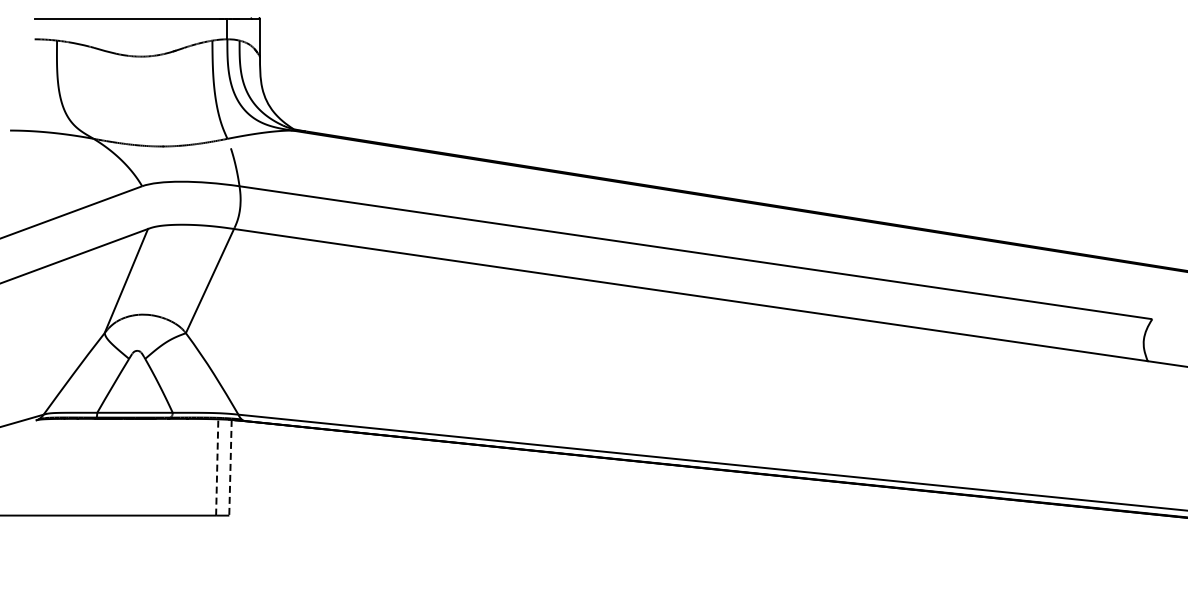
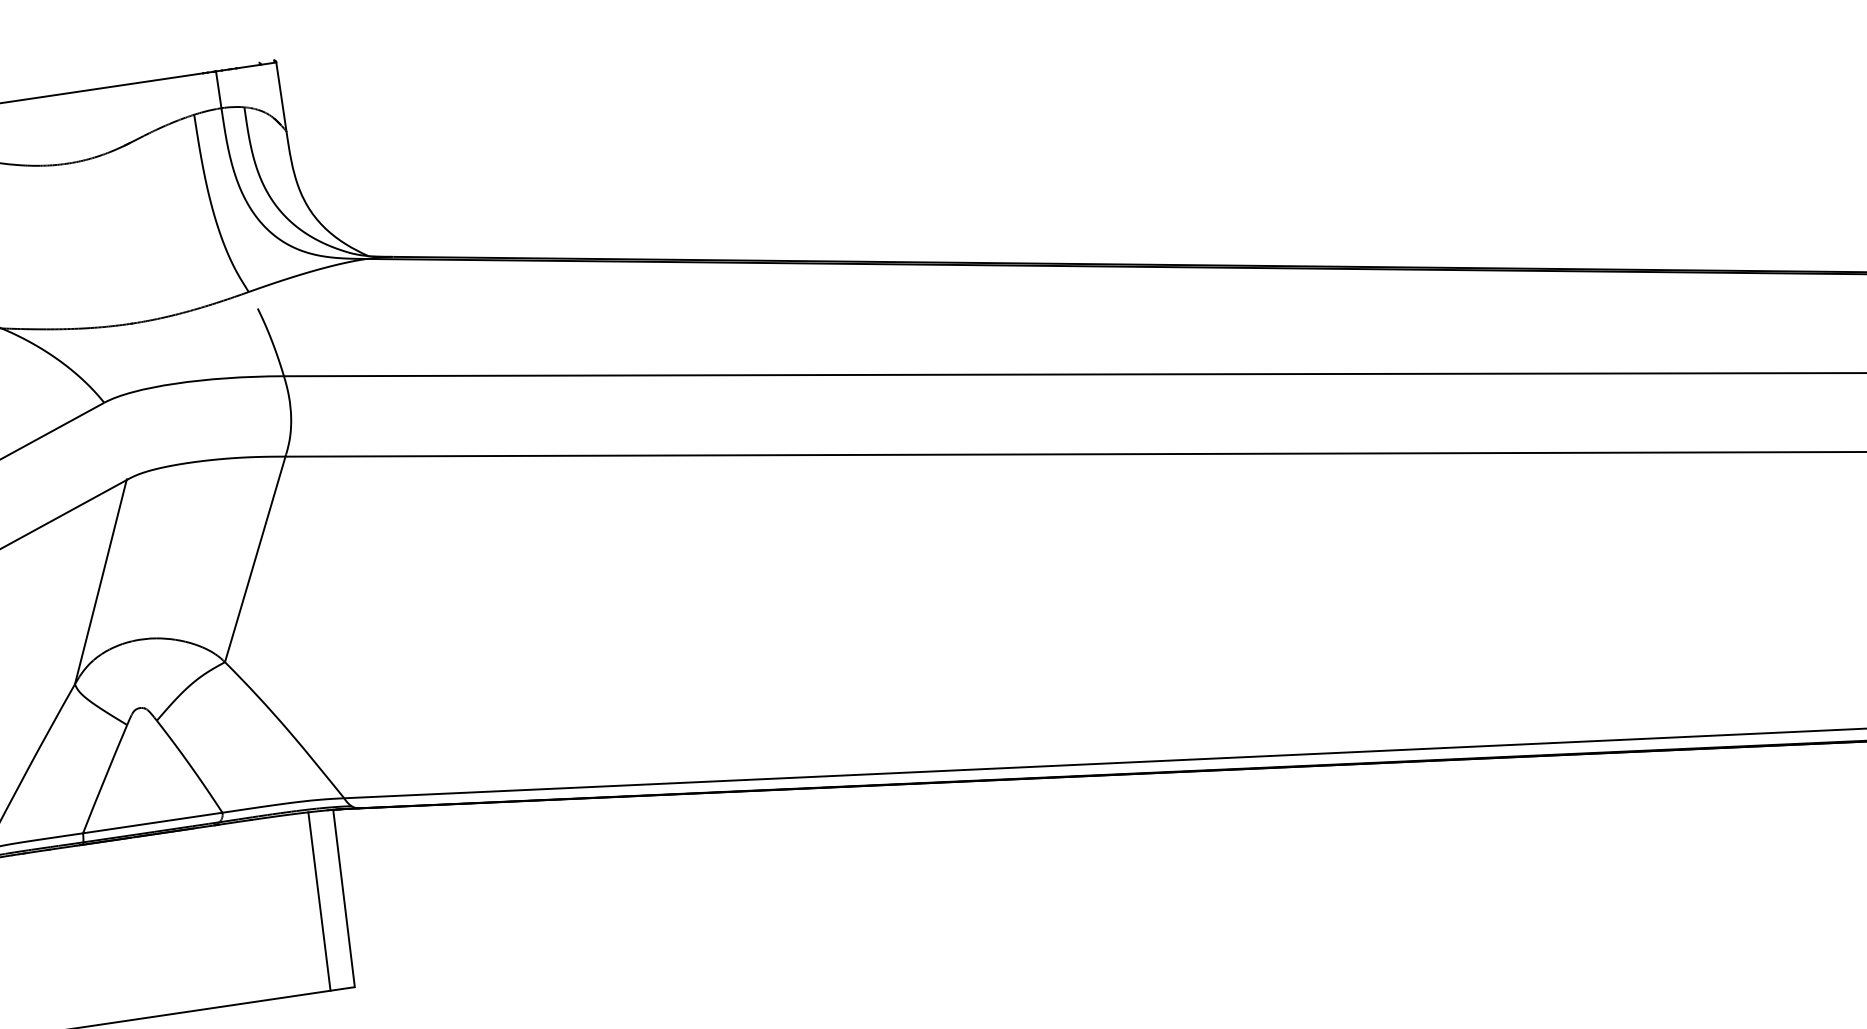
line: (217, 466) -> (319, 899), dashed -> solid
line: (230, 467) -> (343, 897), dashed -> solid

